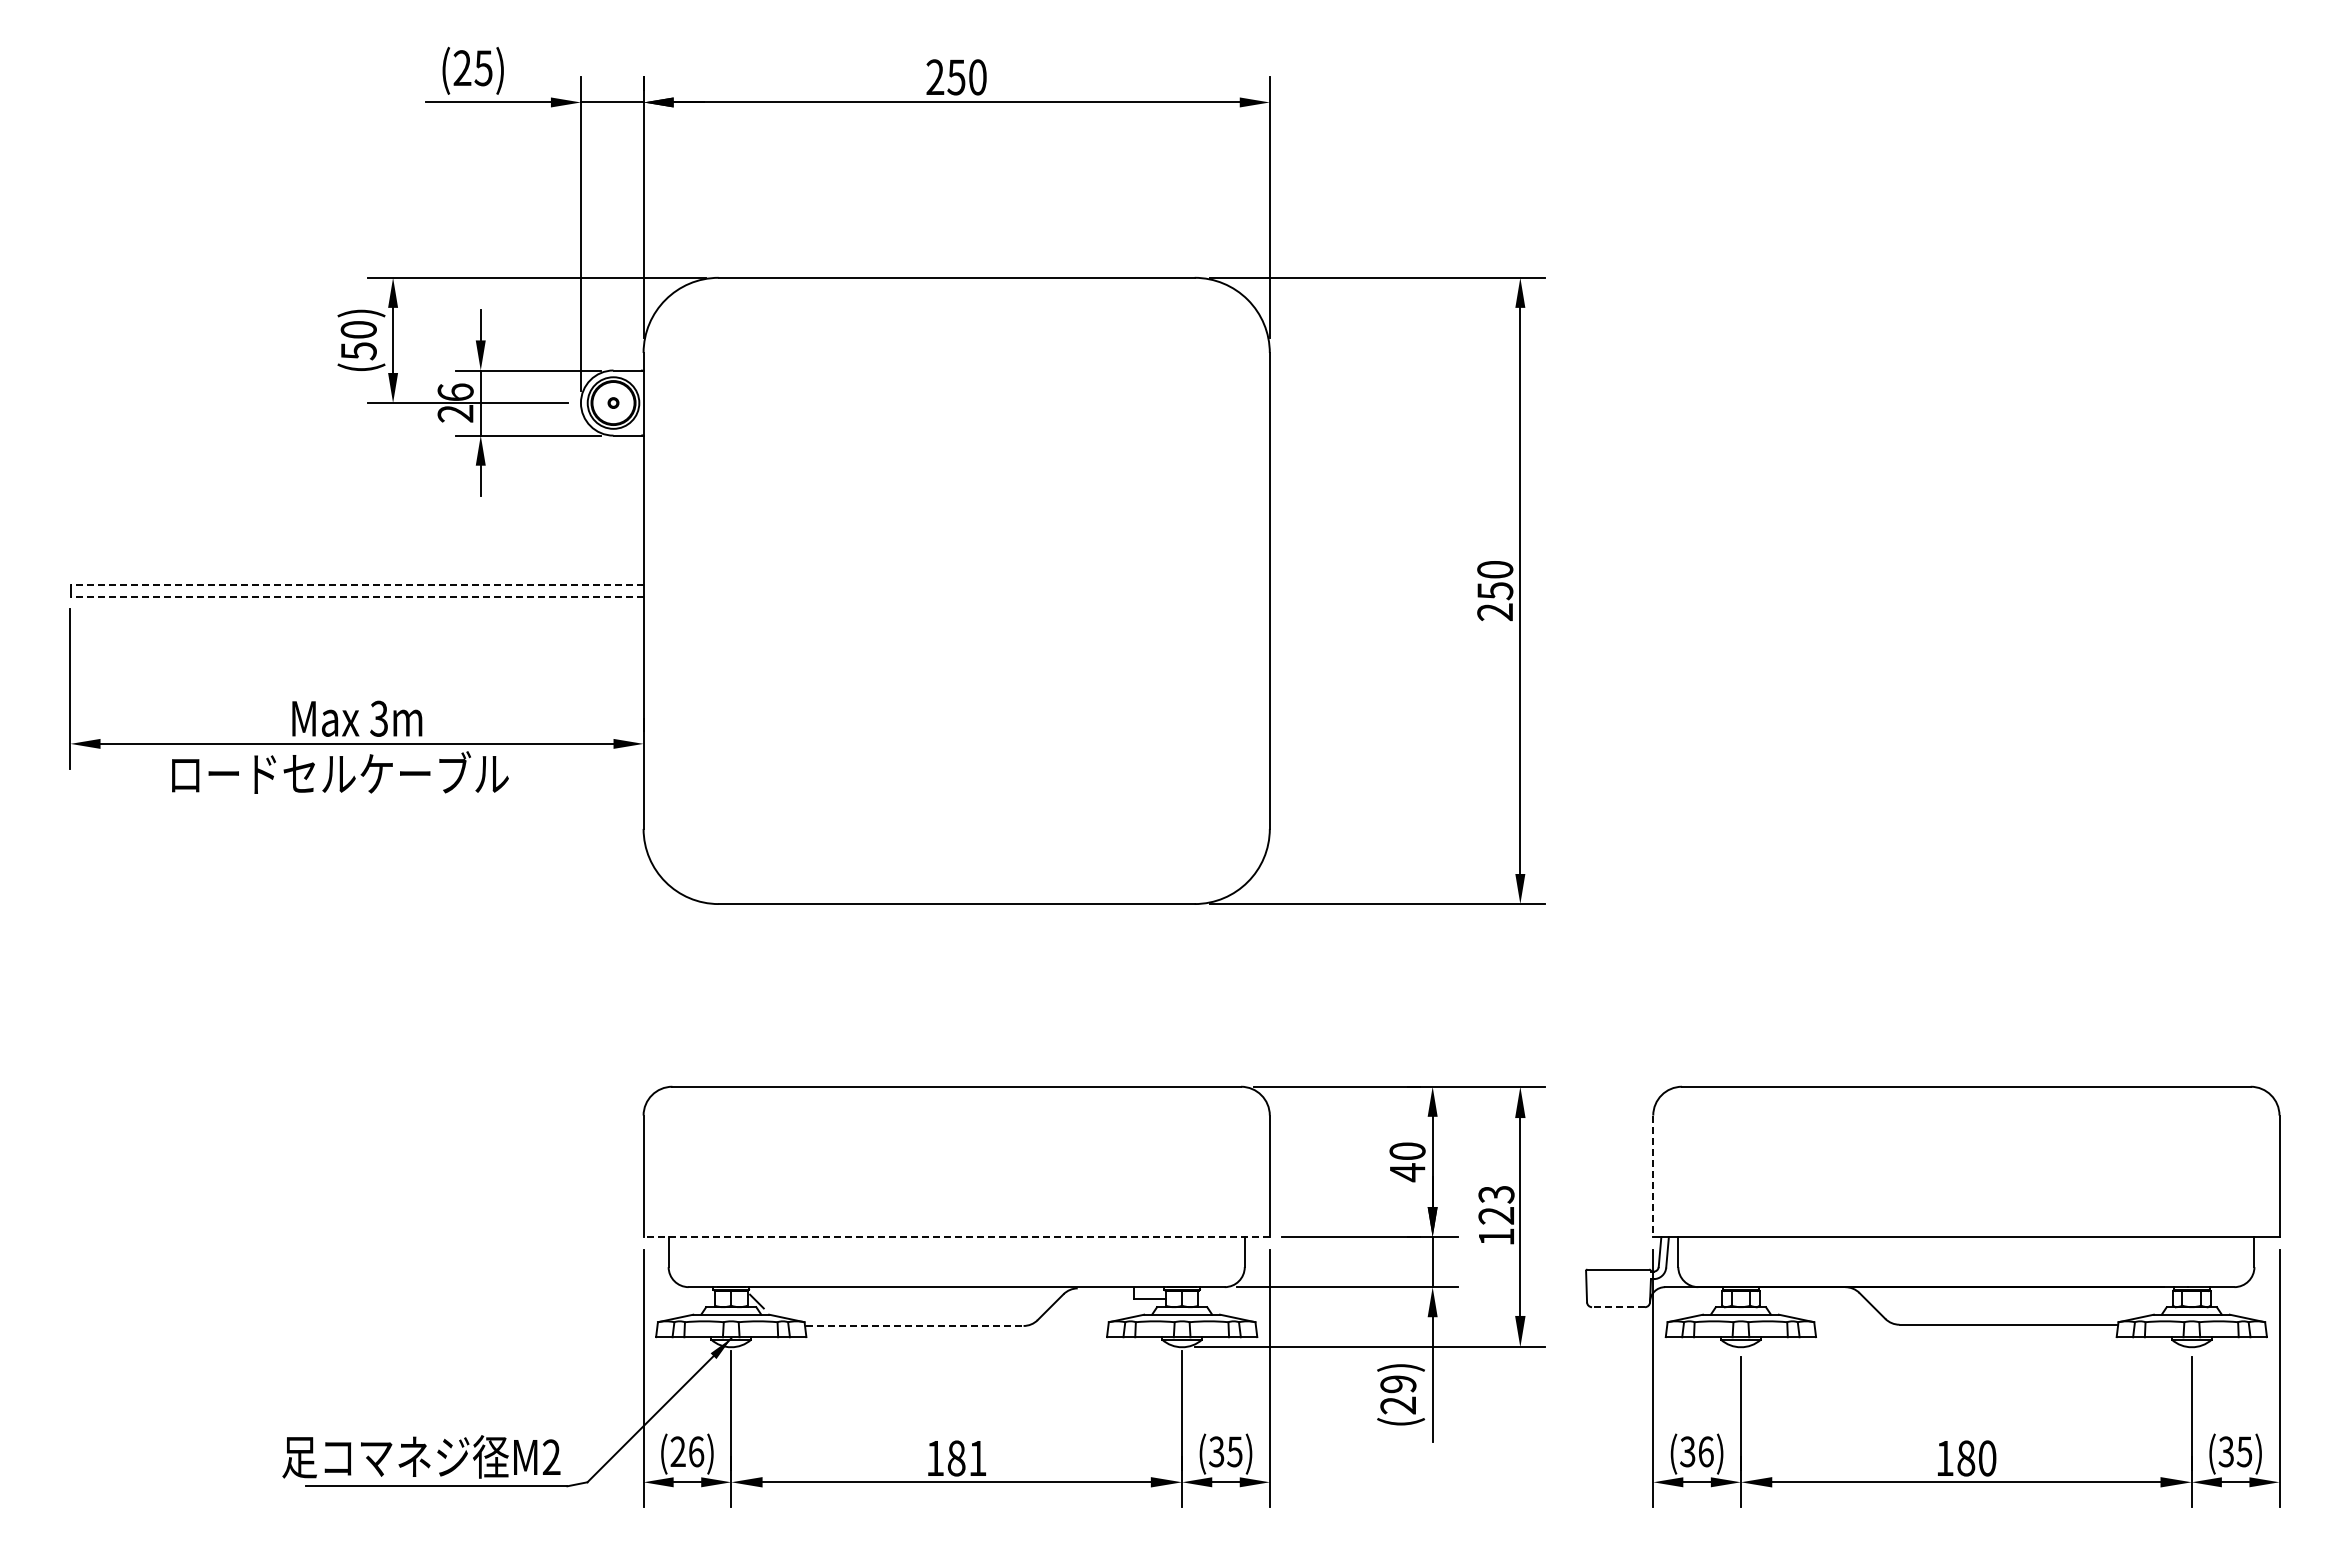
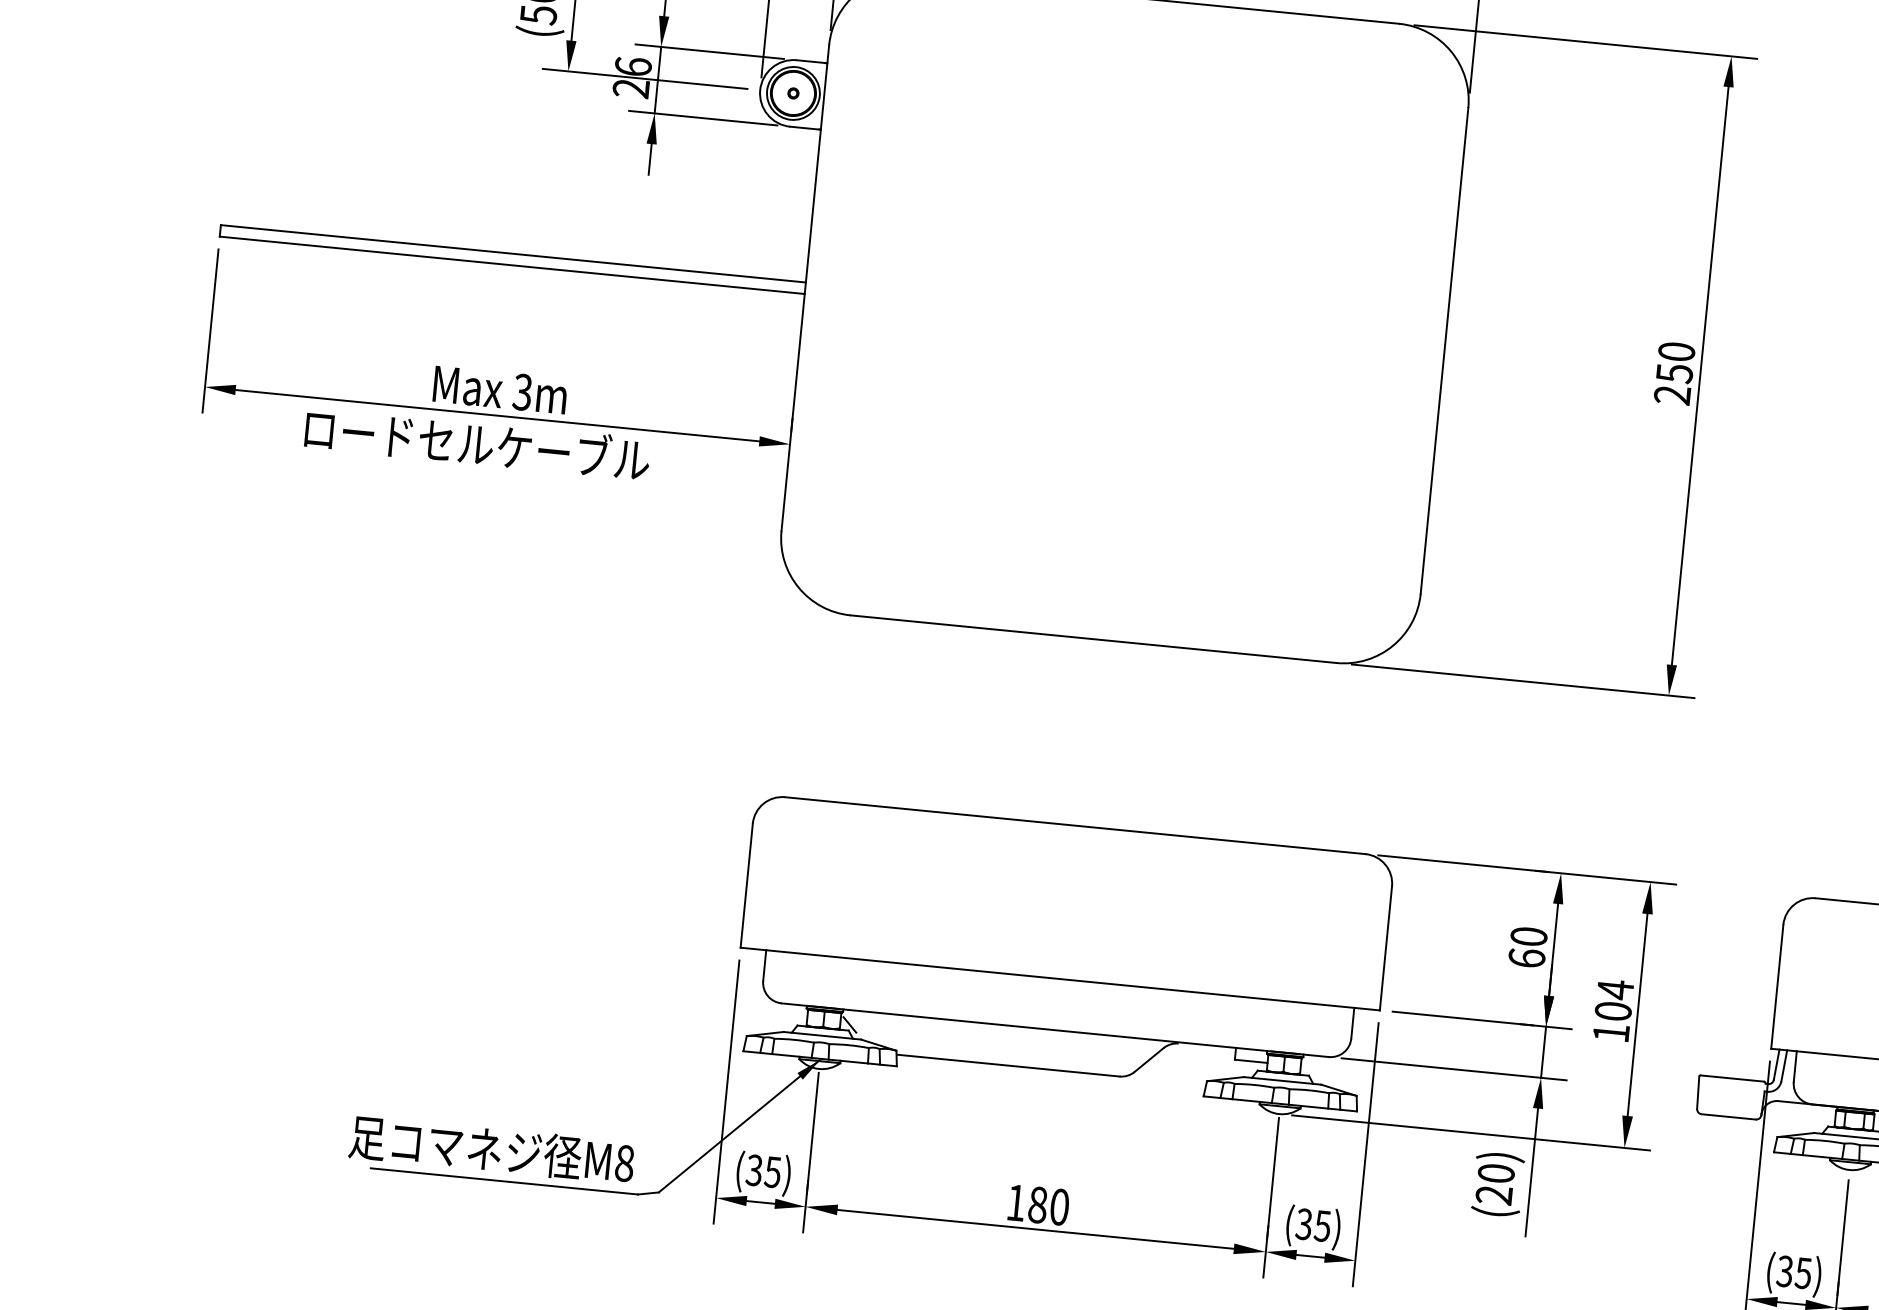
line: (357, 585) -> (513, 254), dashed -> solid
line: (357, 596) -> (512, 265), dashed -> solid
text: (1407, 1172) -> (1526, 958), 40 -> 60
line: (1653, 1176) -> (1777, 986), dashed -> solid
text: (1496, 1204) -> (1614, 999), 123 -> 104
line: (956, 1237) -> (1060, 979), dashed -> solid
line: (1618, 1307) -> (1728, 1117), dashed -> solid
line: (914, 1325) -> (1008, 1065), dashed -> solid
text: (1398, 1384) -> (1496, 1173), (29) -> (20)
text: (687, 1451) -> (764, 1171), (26) -> (35)
text: (1705, 1451) -> (1803, 1272), (36) -> (35)
text: (551, 1457) -> (624, 1163), M2 -> M8
text: (977, 1458) -> (1059, 1207), 181 -> 180

